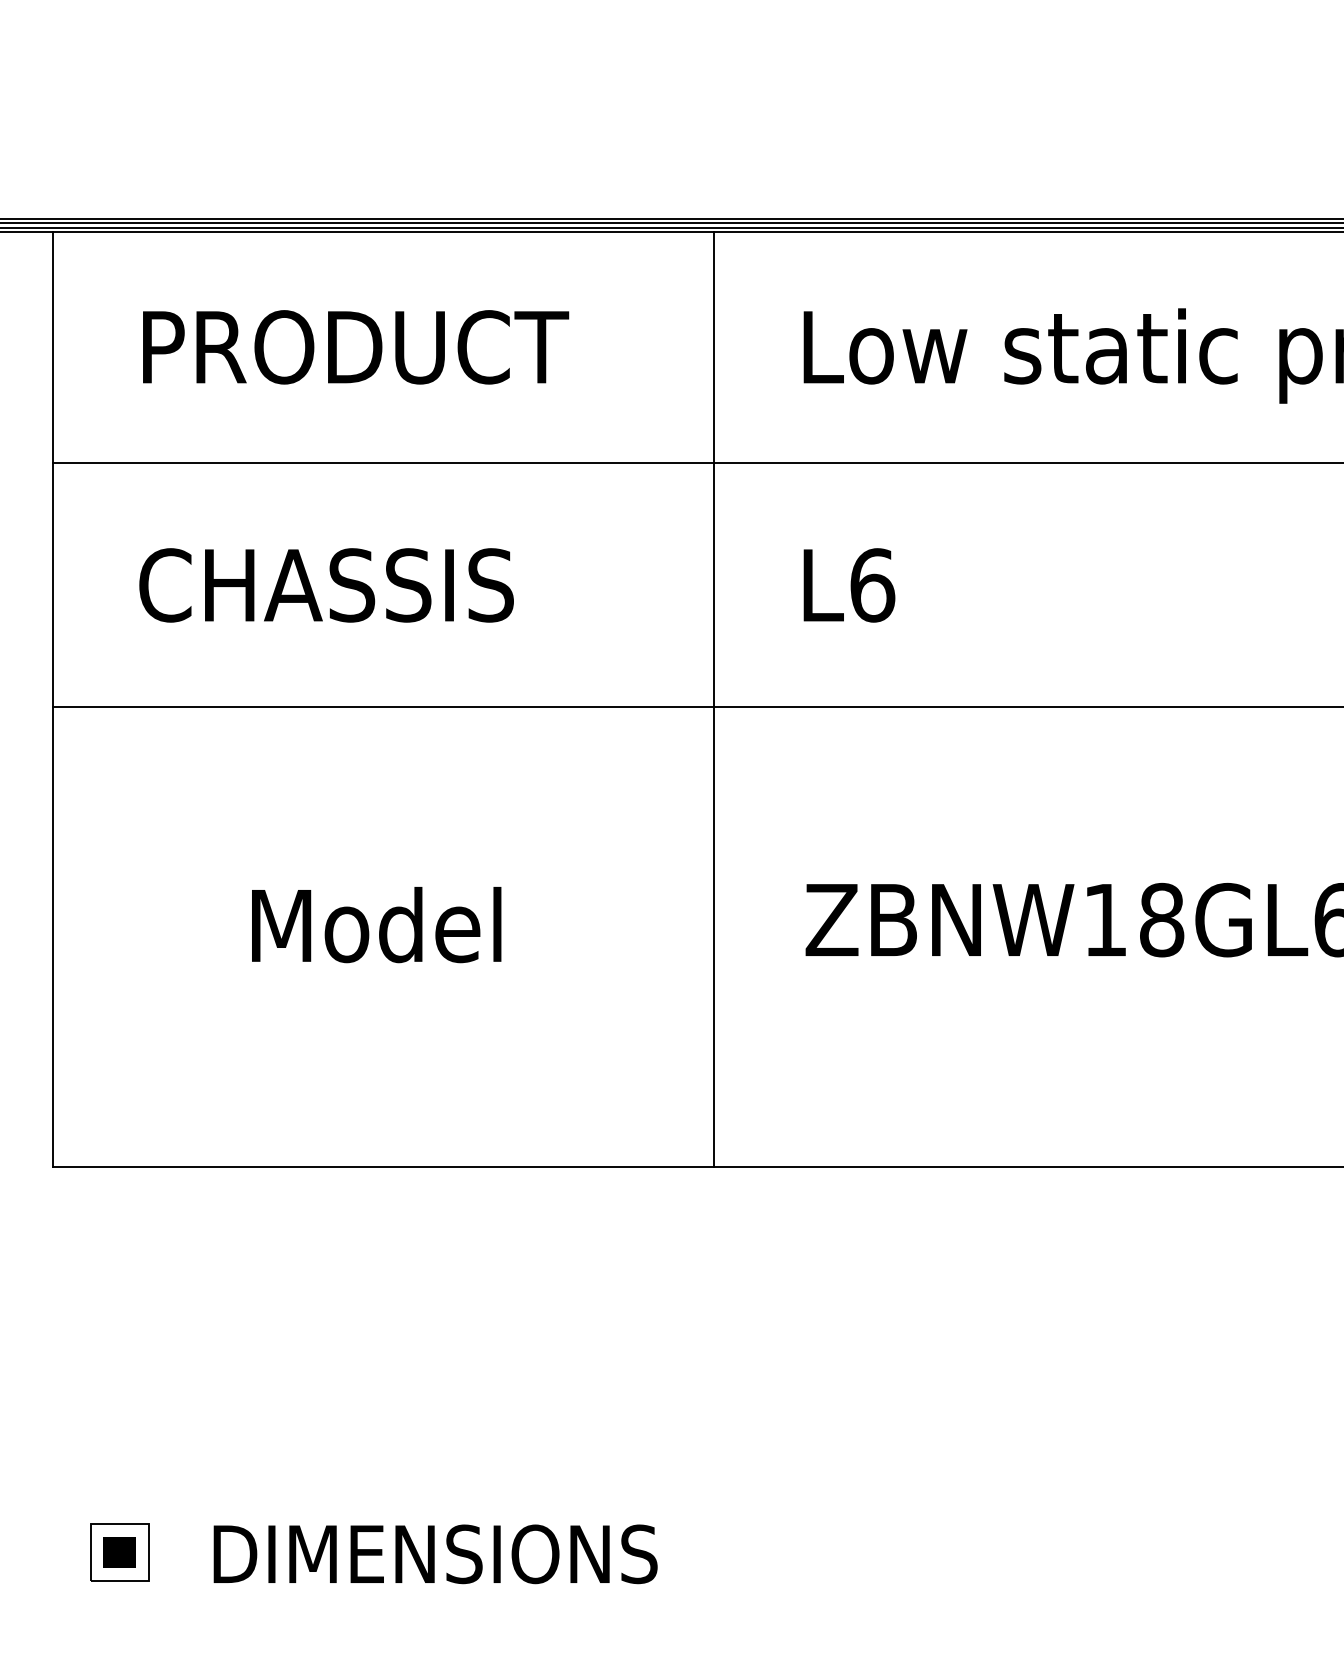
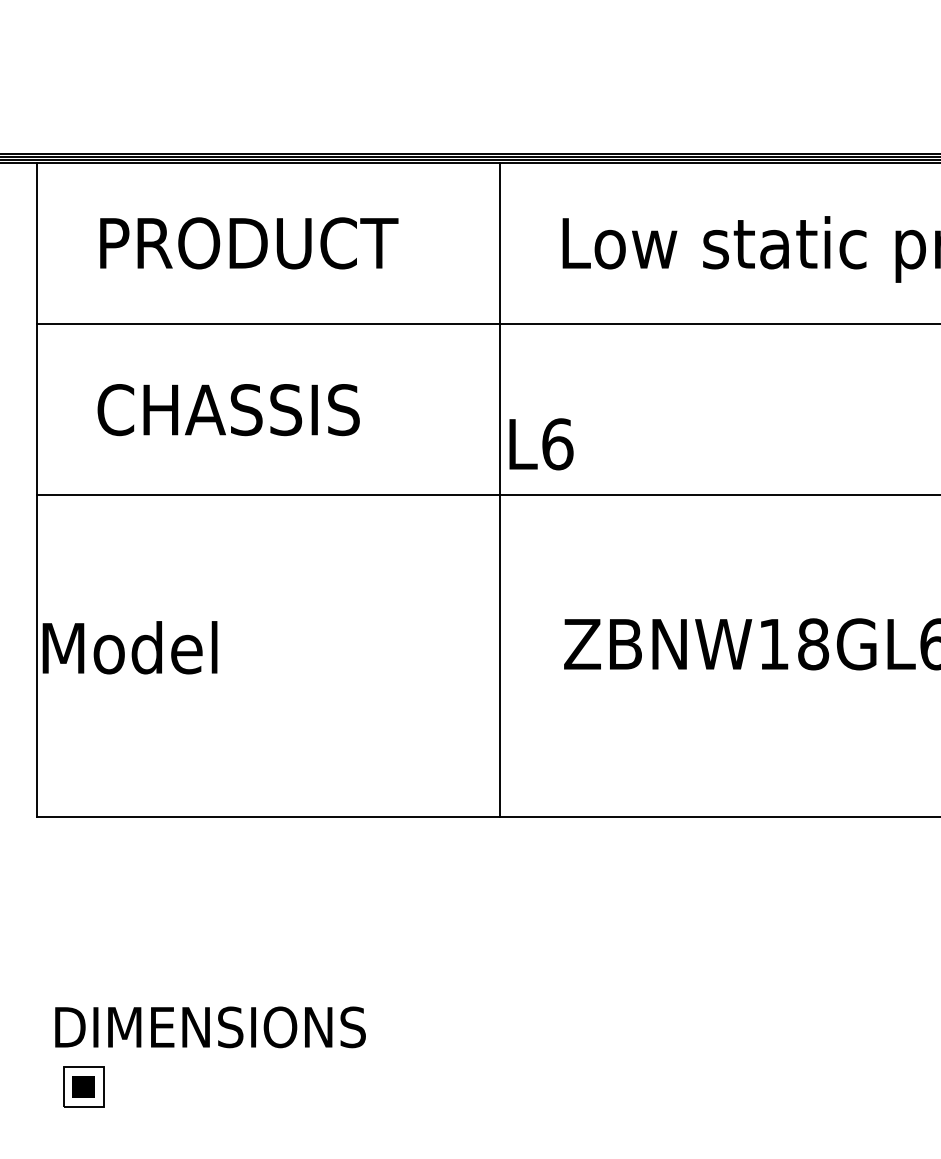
text: (849, 585) -> (541, 444), moved
text: (376, 925) -> (129, 648), moved
text: (435, 1554) -> (210, 1027), moved

